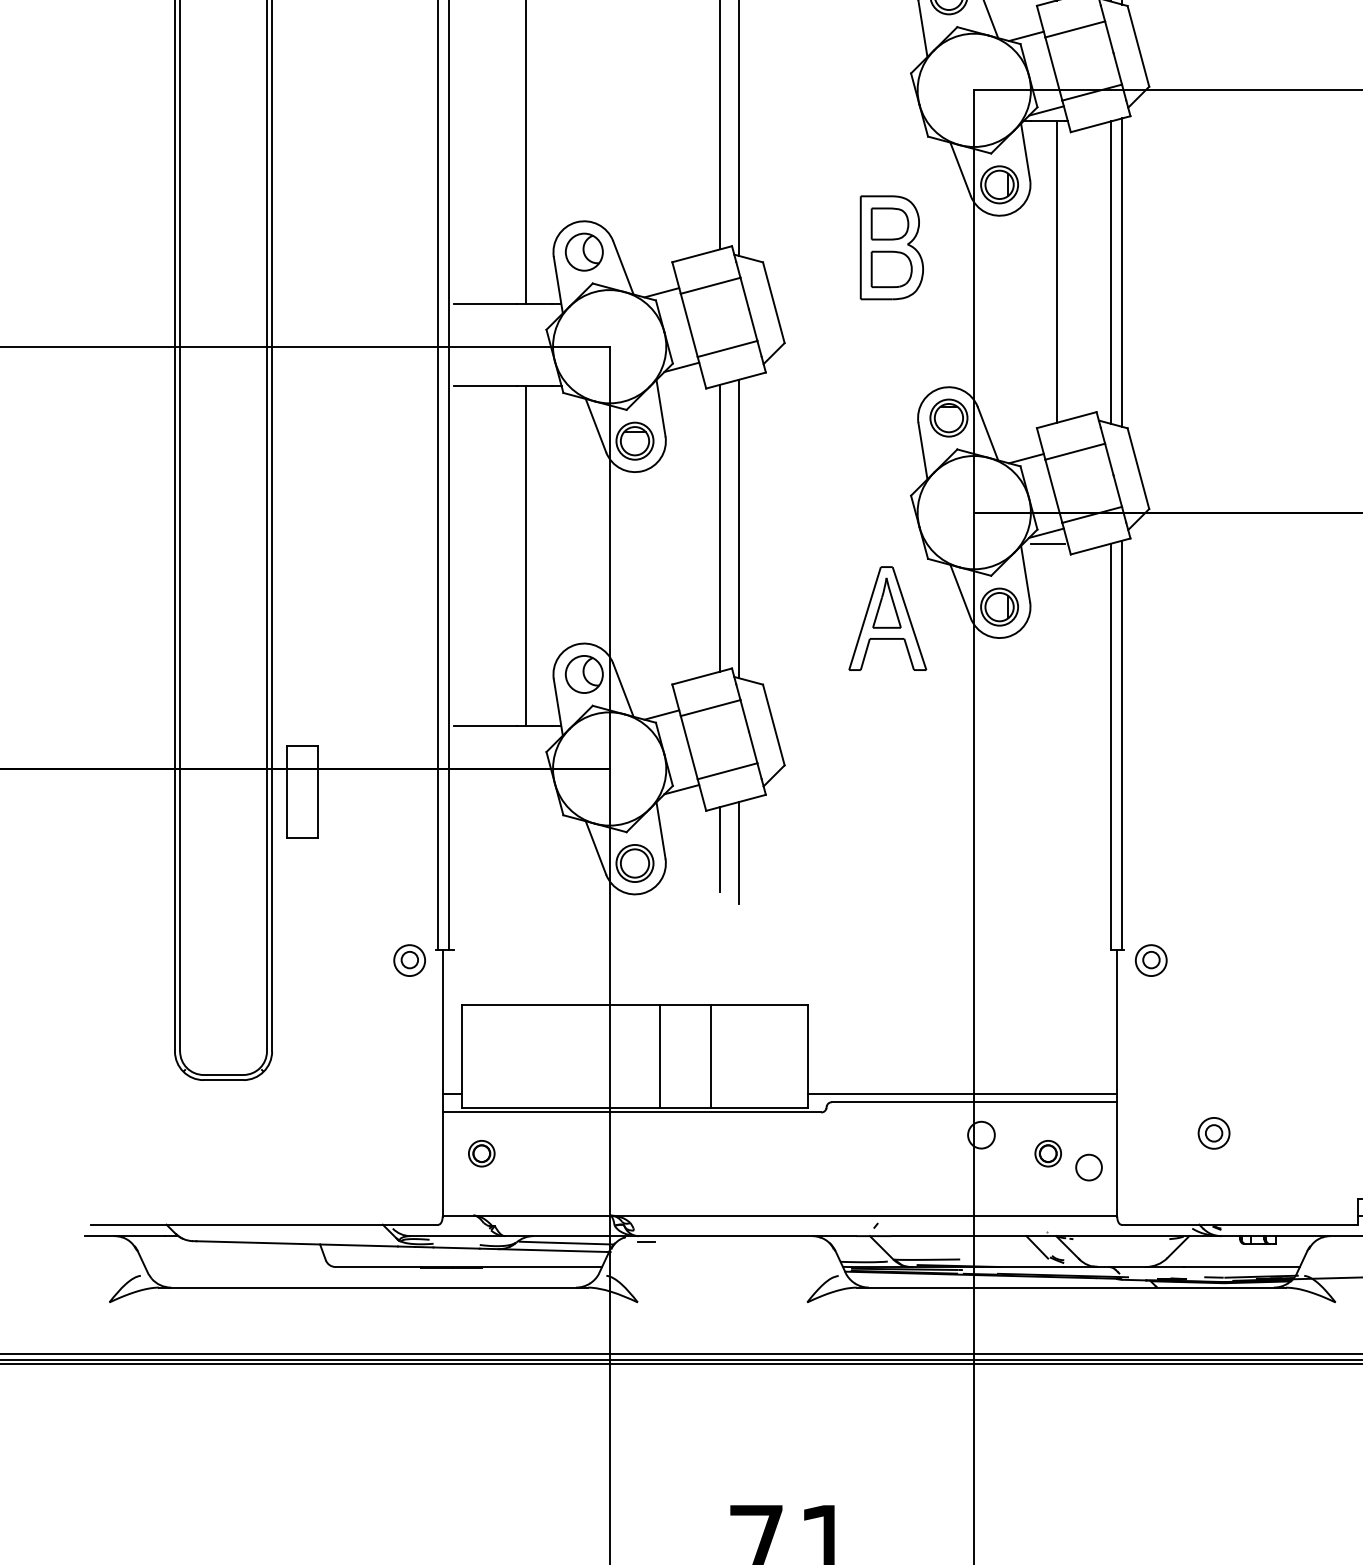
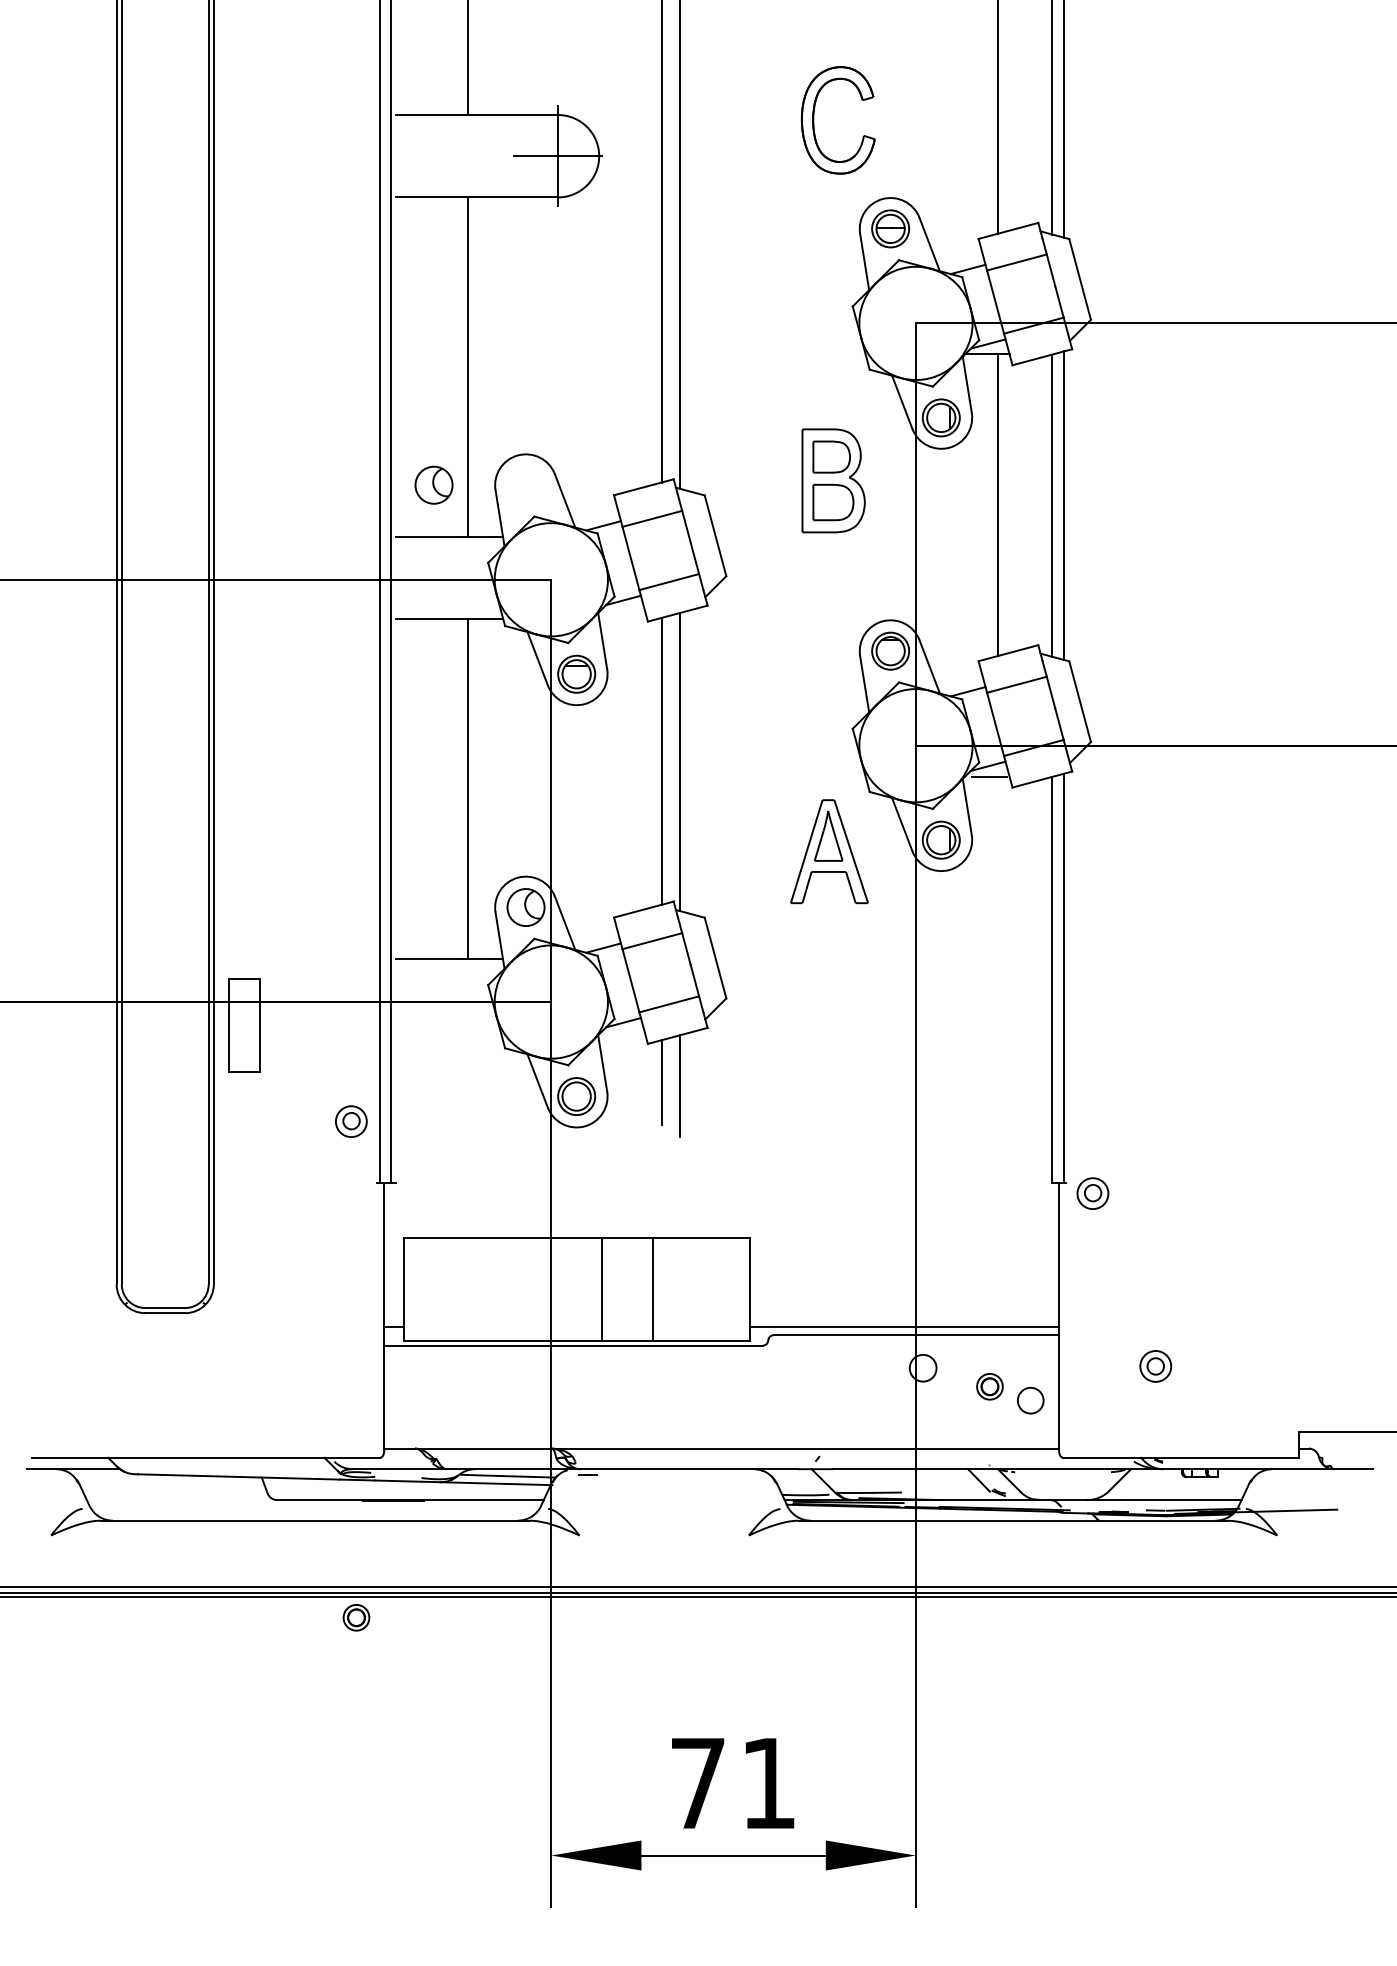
part: (583, 251) -> (433, 484), moved
part: (409, 960) -> (351, 1121), moved
part: (481, 1153) -> (356, 1617), moved

